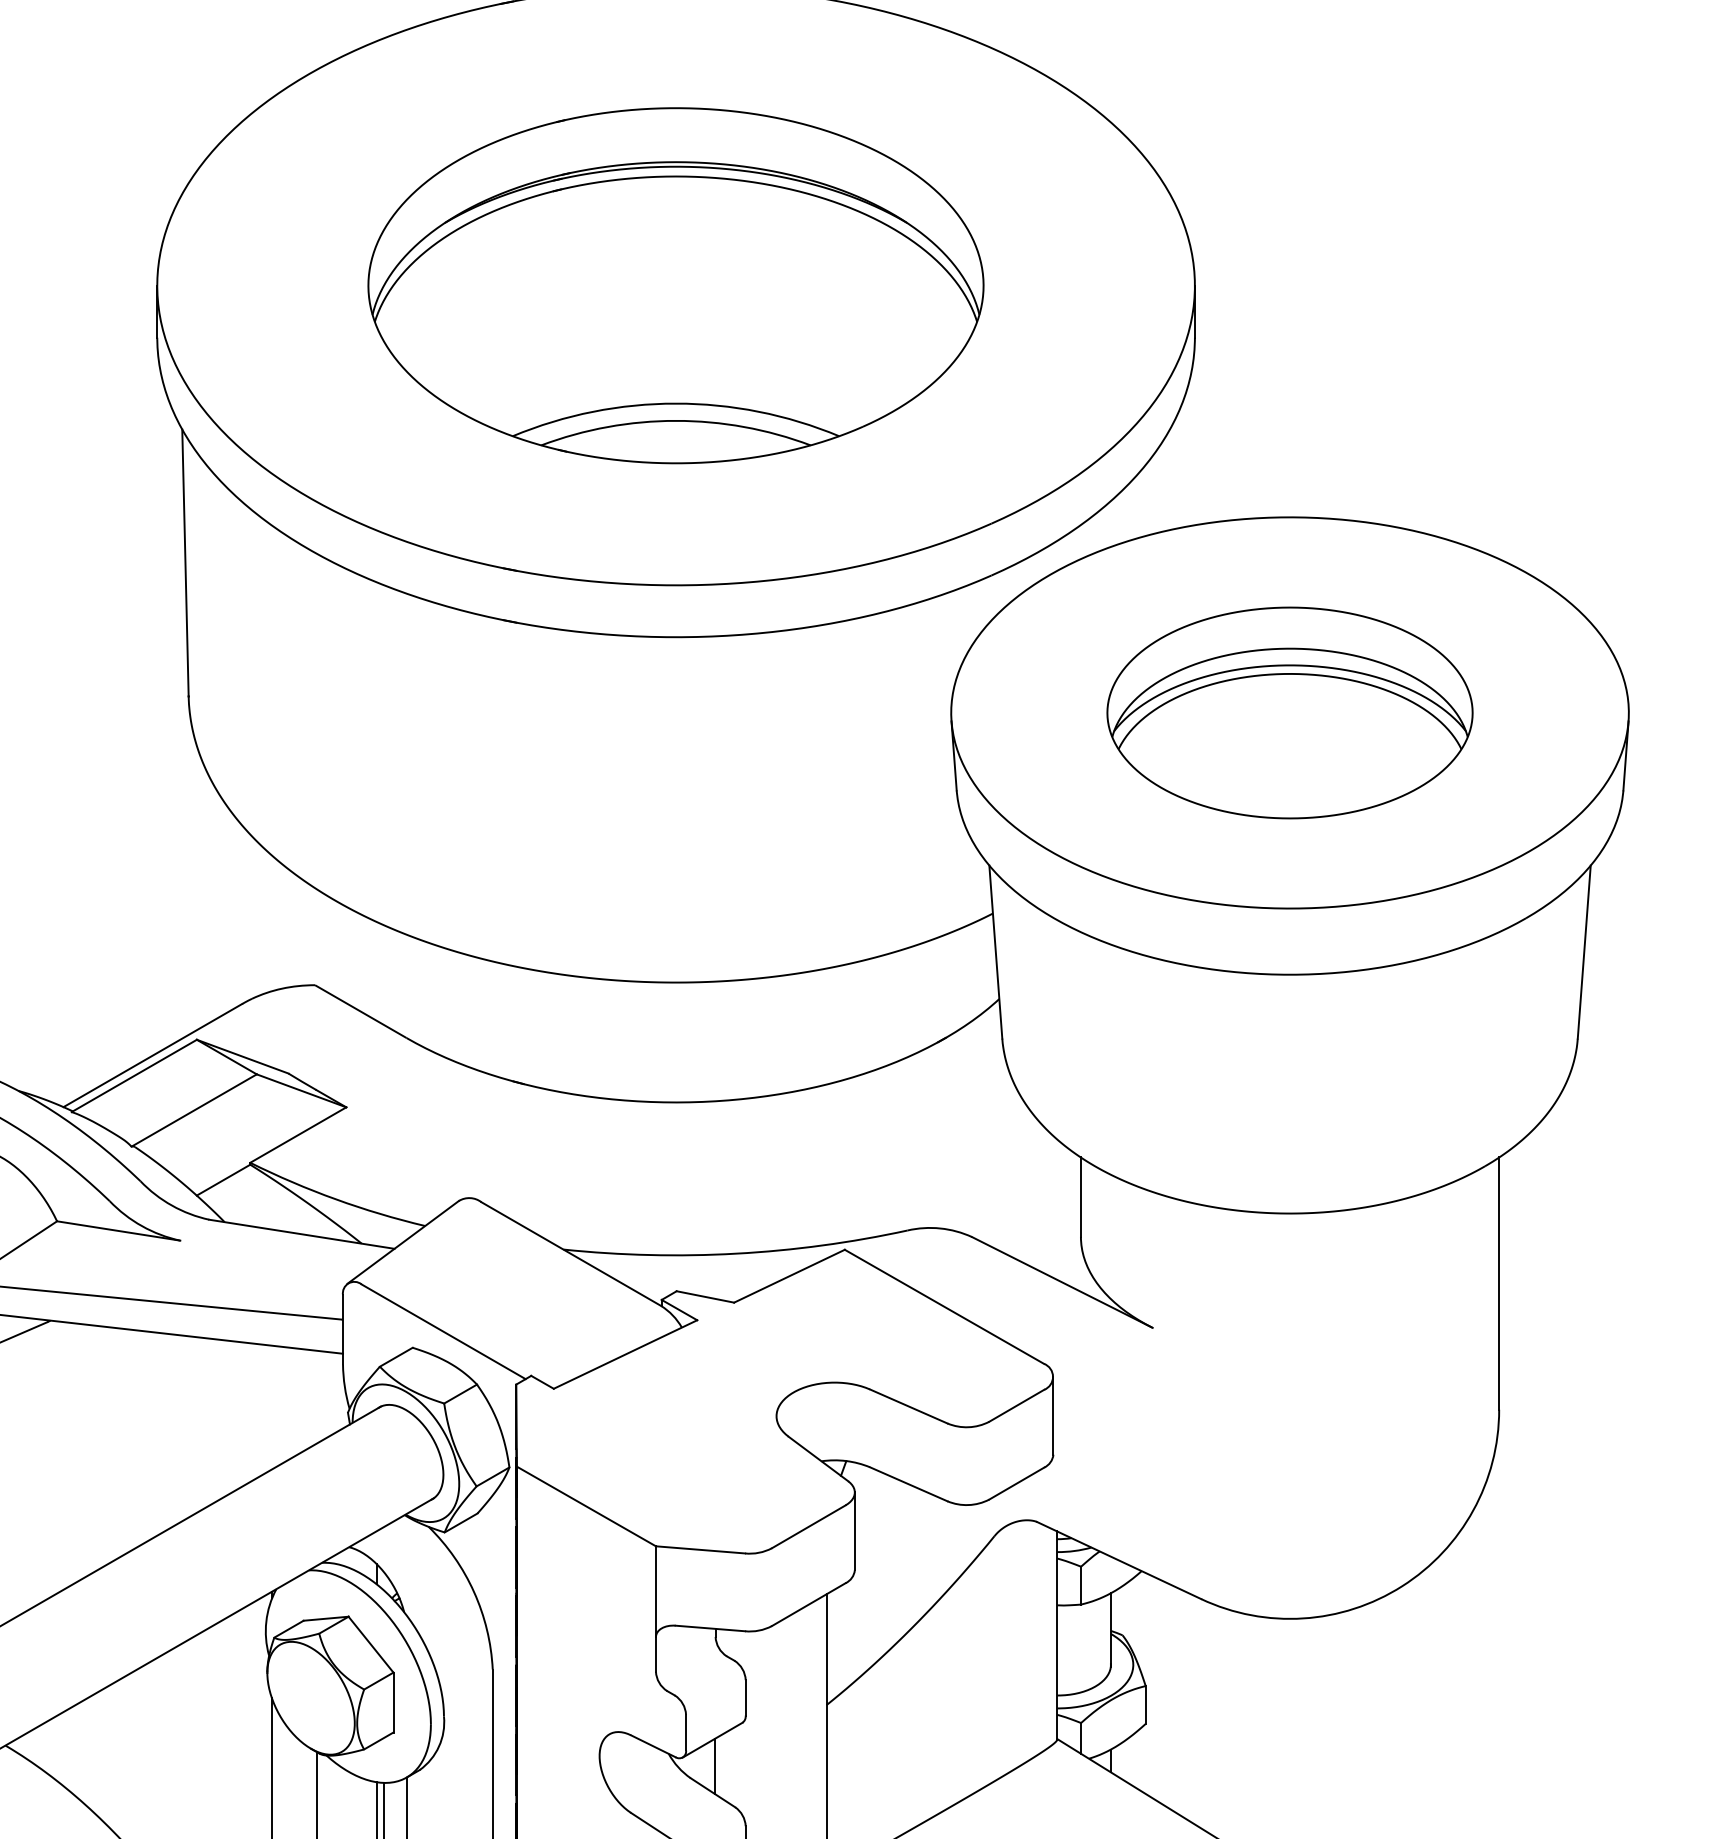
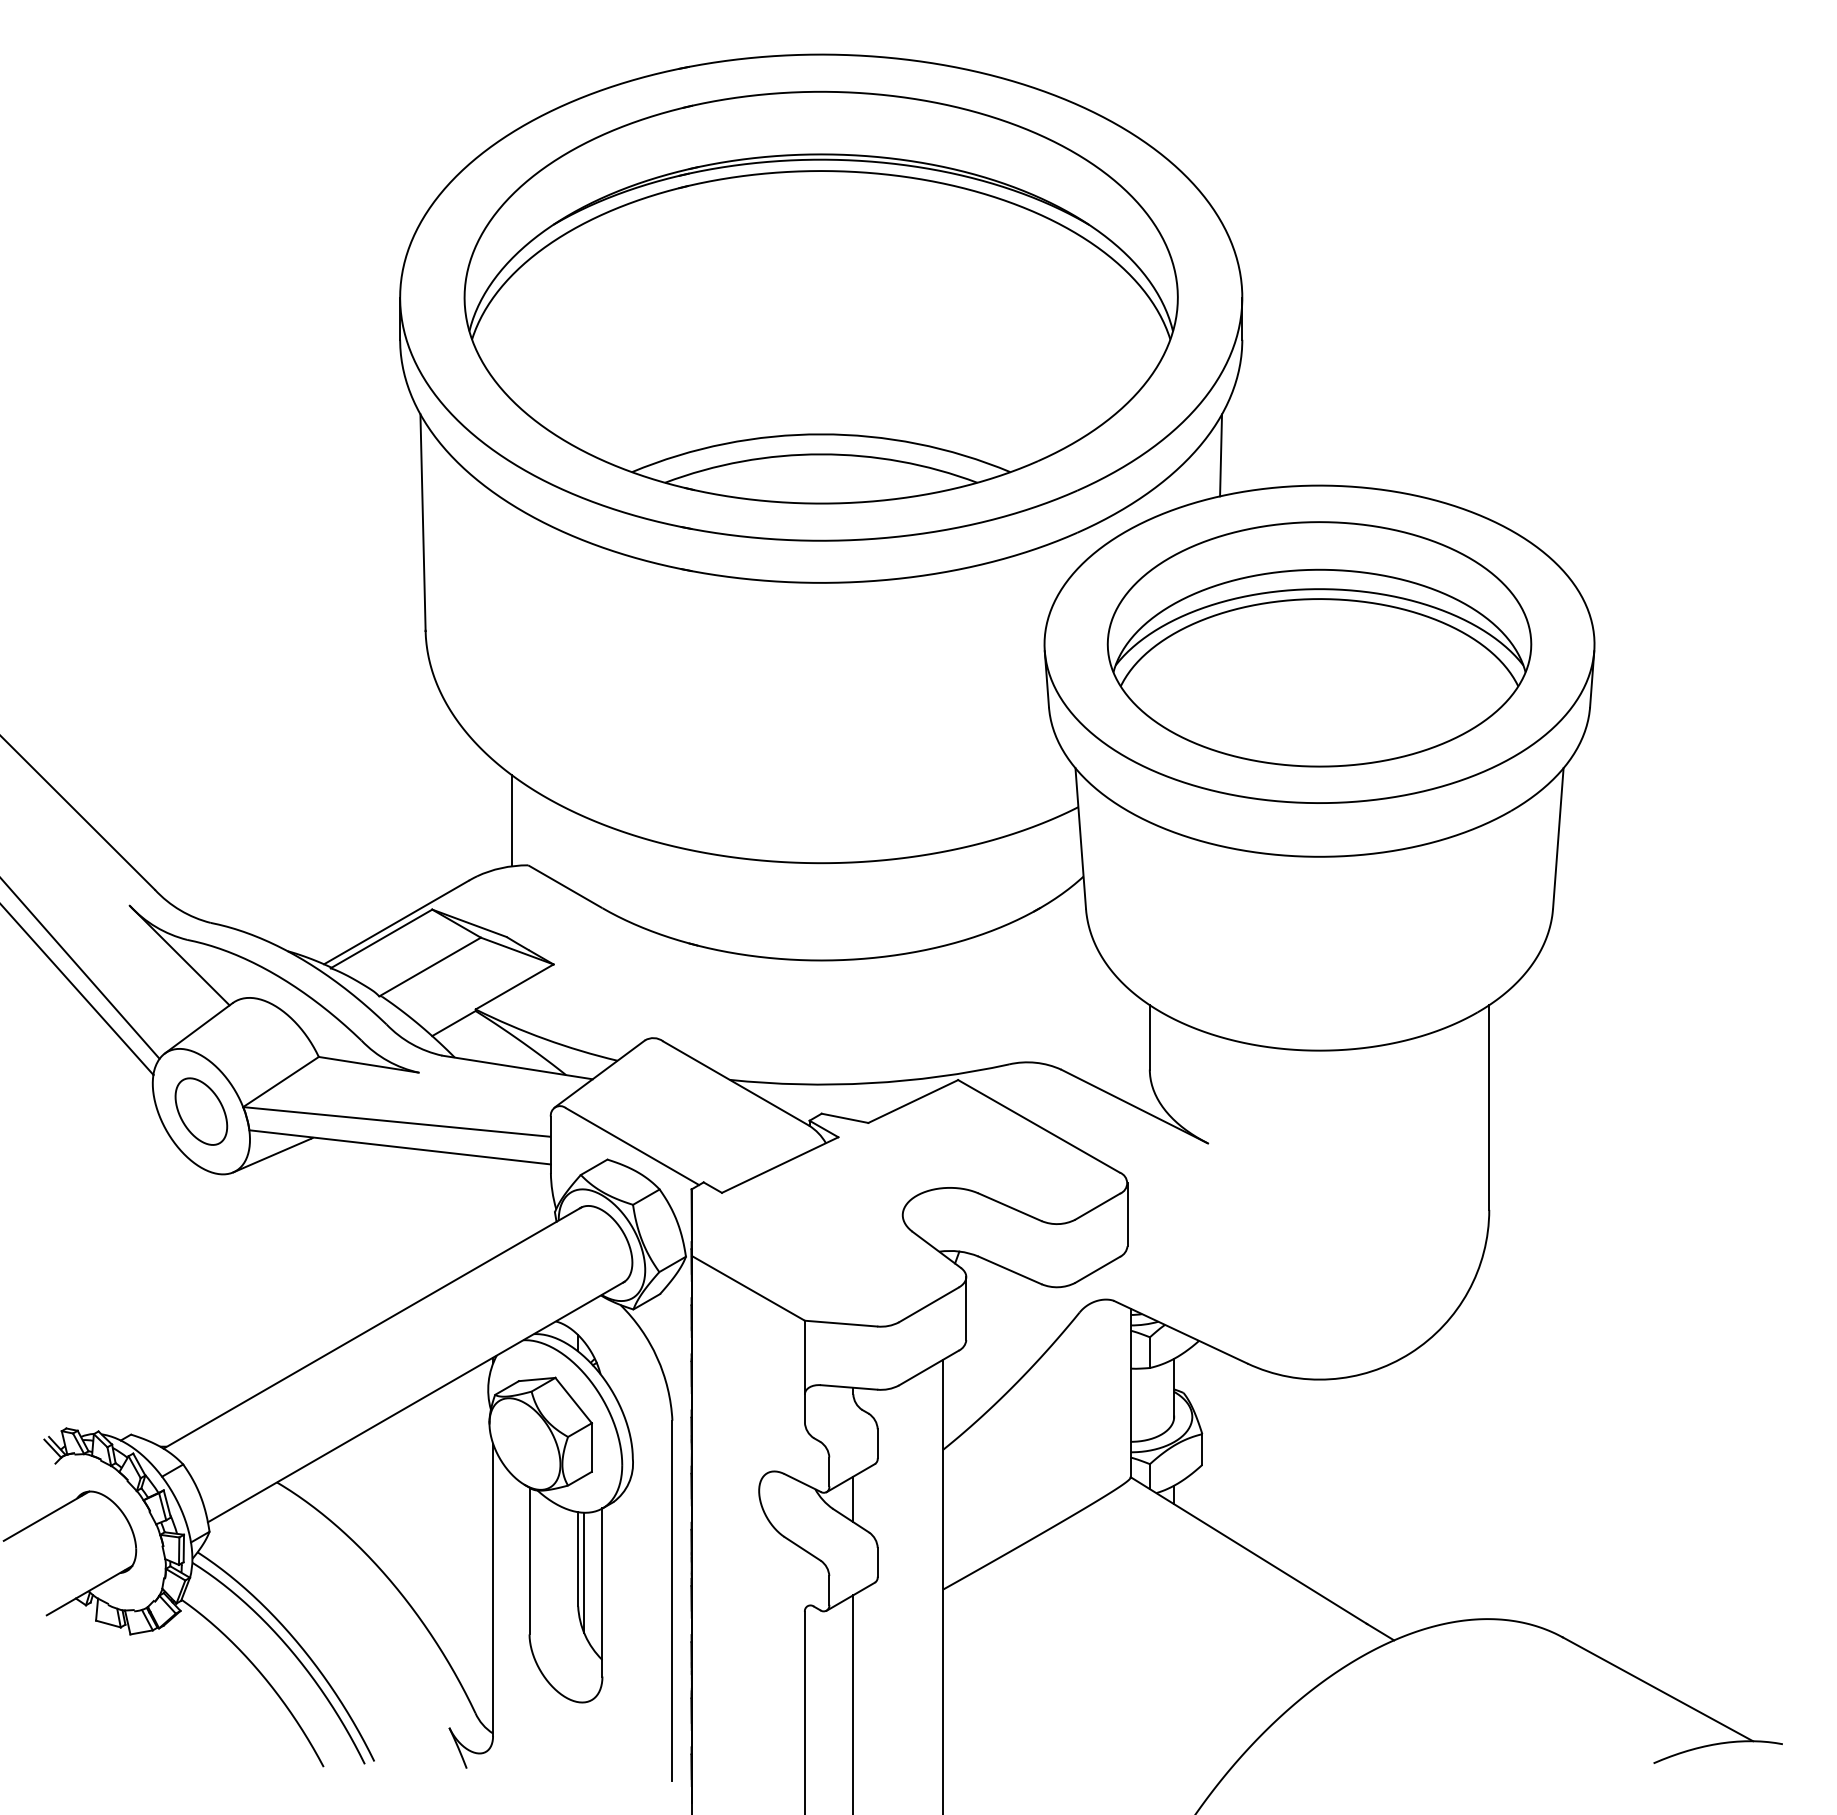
part: (675, 285) -> (820, 297), size x1.43
line: (1169, 480) -> (1221, 455), added
part: (1290, 713) -> (1319, 644), size x1.43
line: (294, 929) -> (511, 820), added

